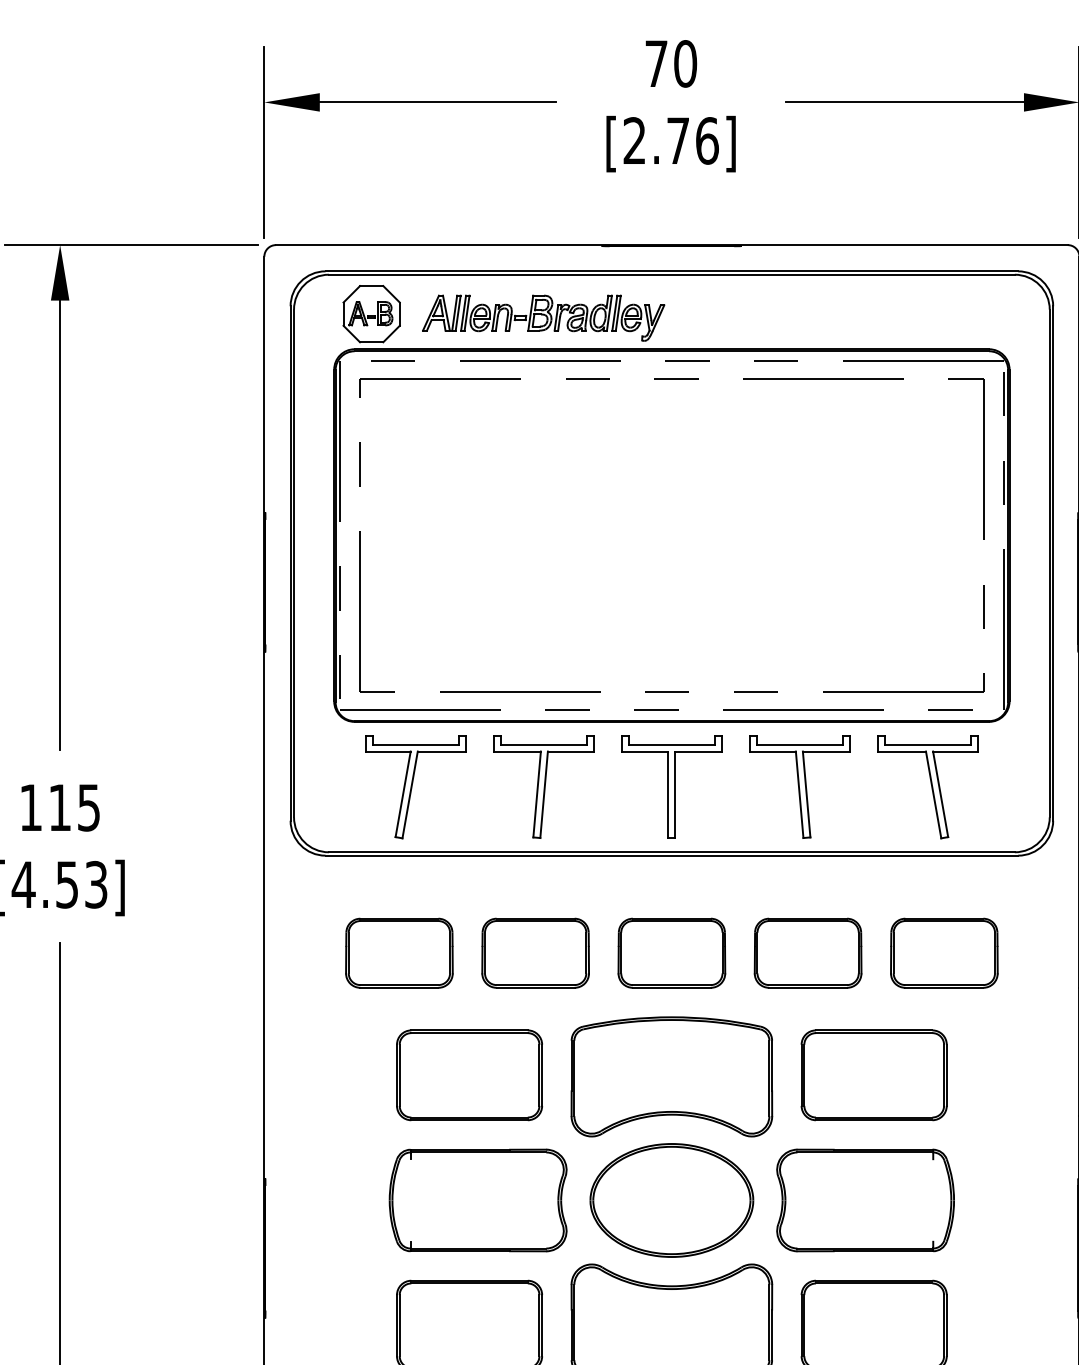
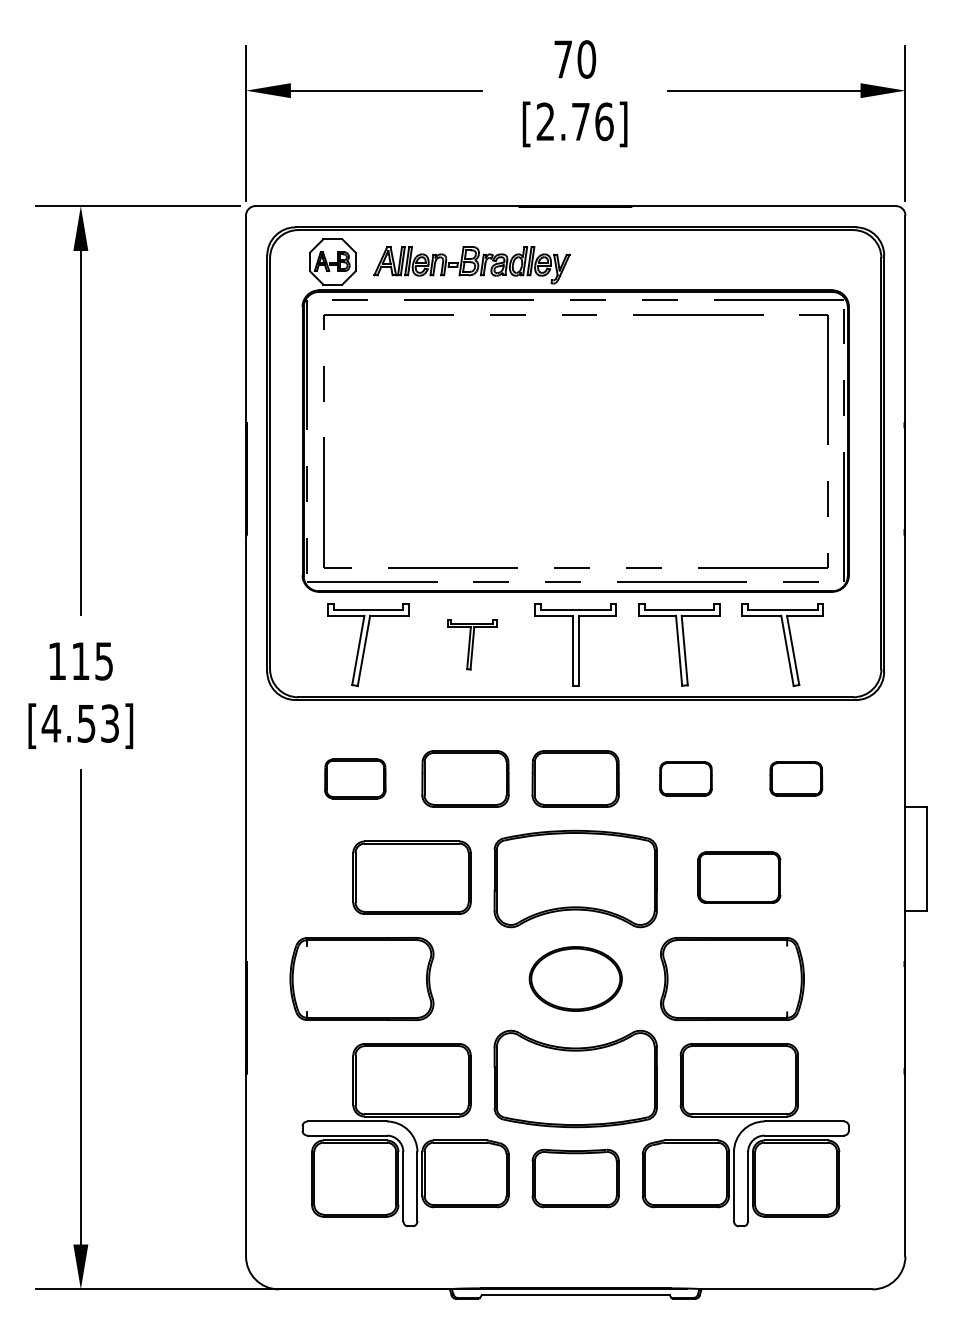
part: (544, 786) -> (472, 644), size x0.6
part: (399, 952) -> (355, 778), size x0.7
part: (807, 952) -> (685, 778), size x0.6
part: (944, 952) -> (796, 778), size x0.6
part: (873, 1075) -> (738, 877), size x0.7
part: (671, 1199) -> (575, 978), size x0.7
part: (477, 1201) -> (361, 979), moved

